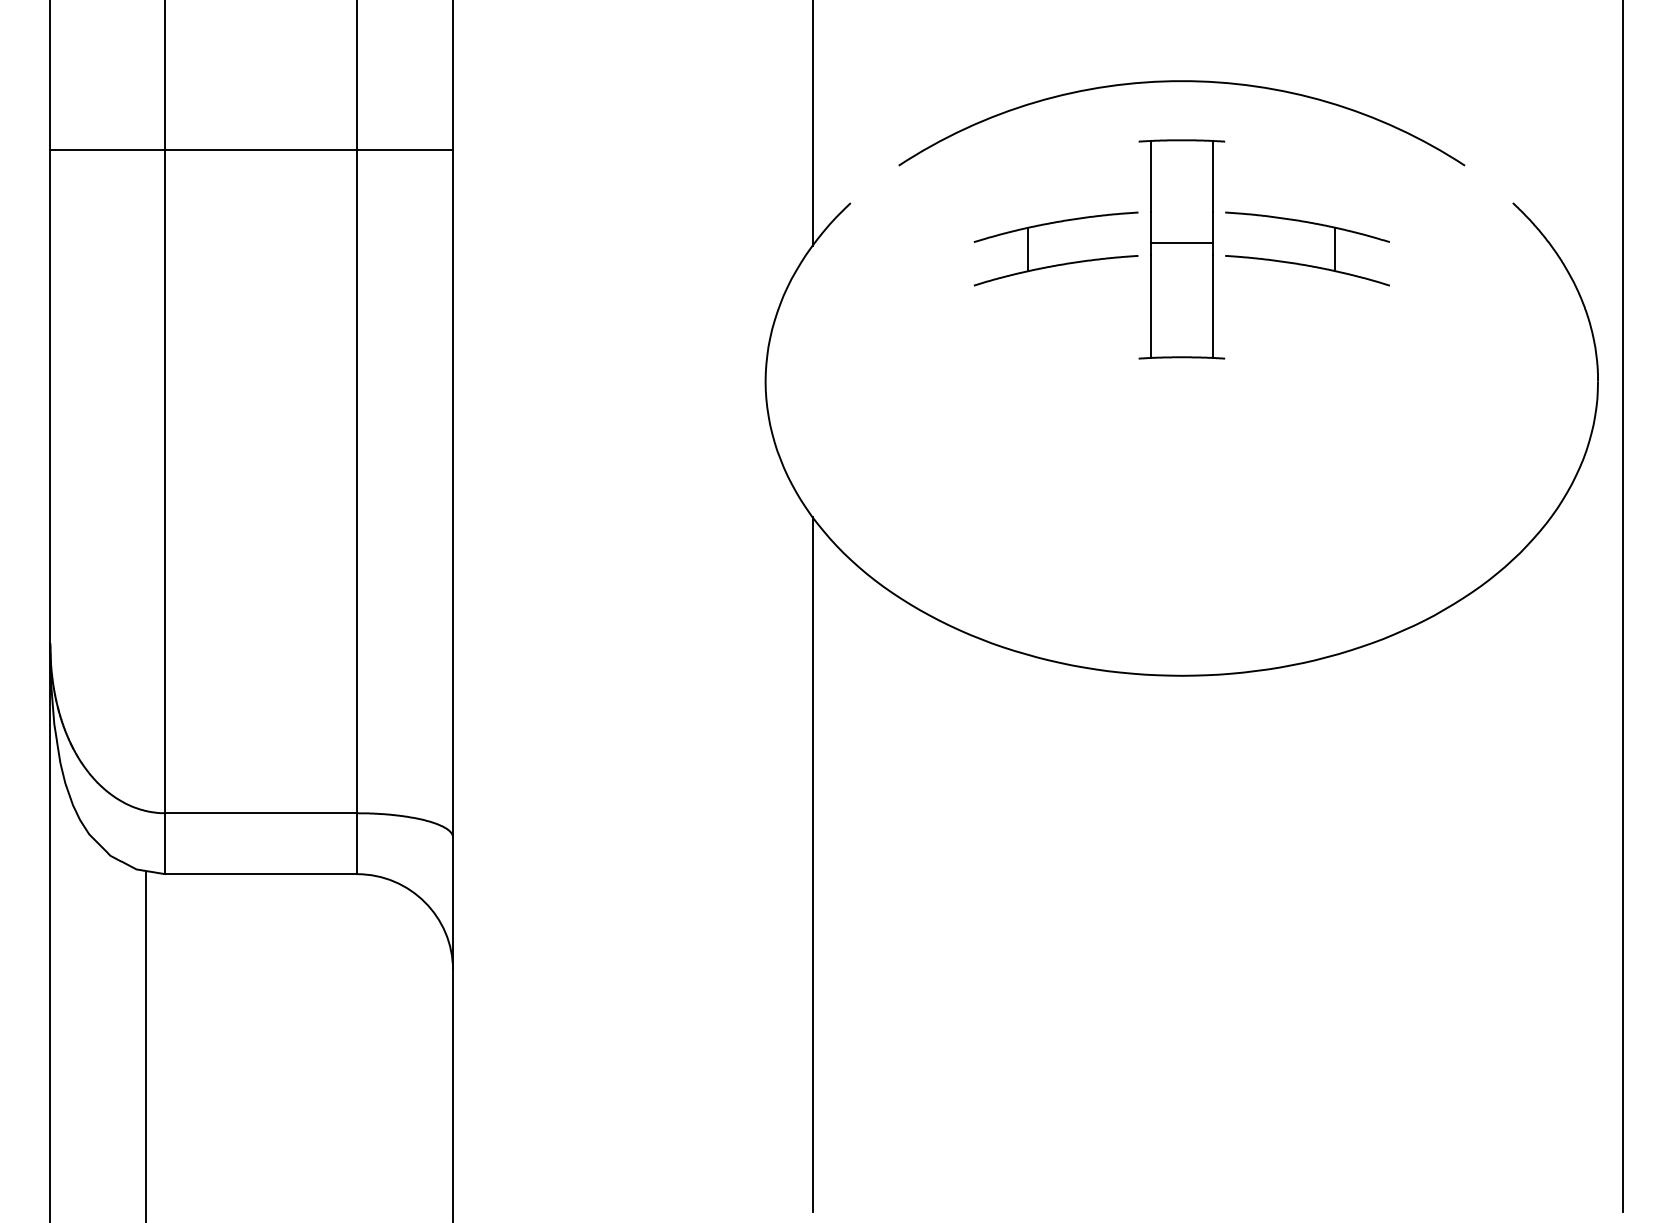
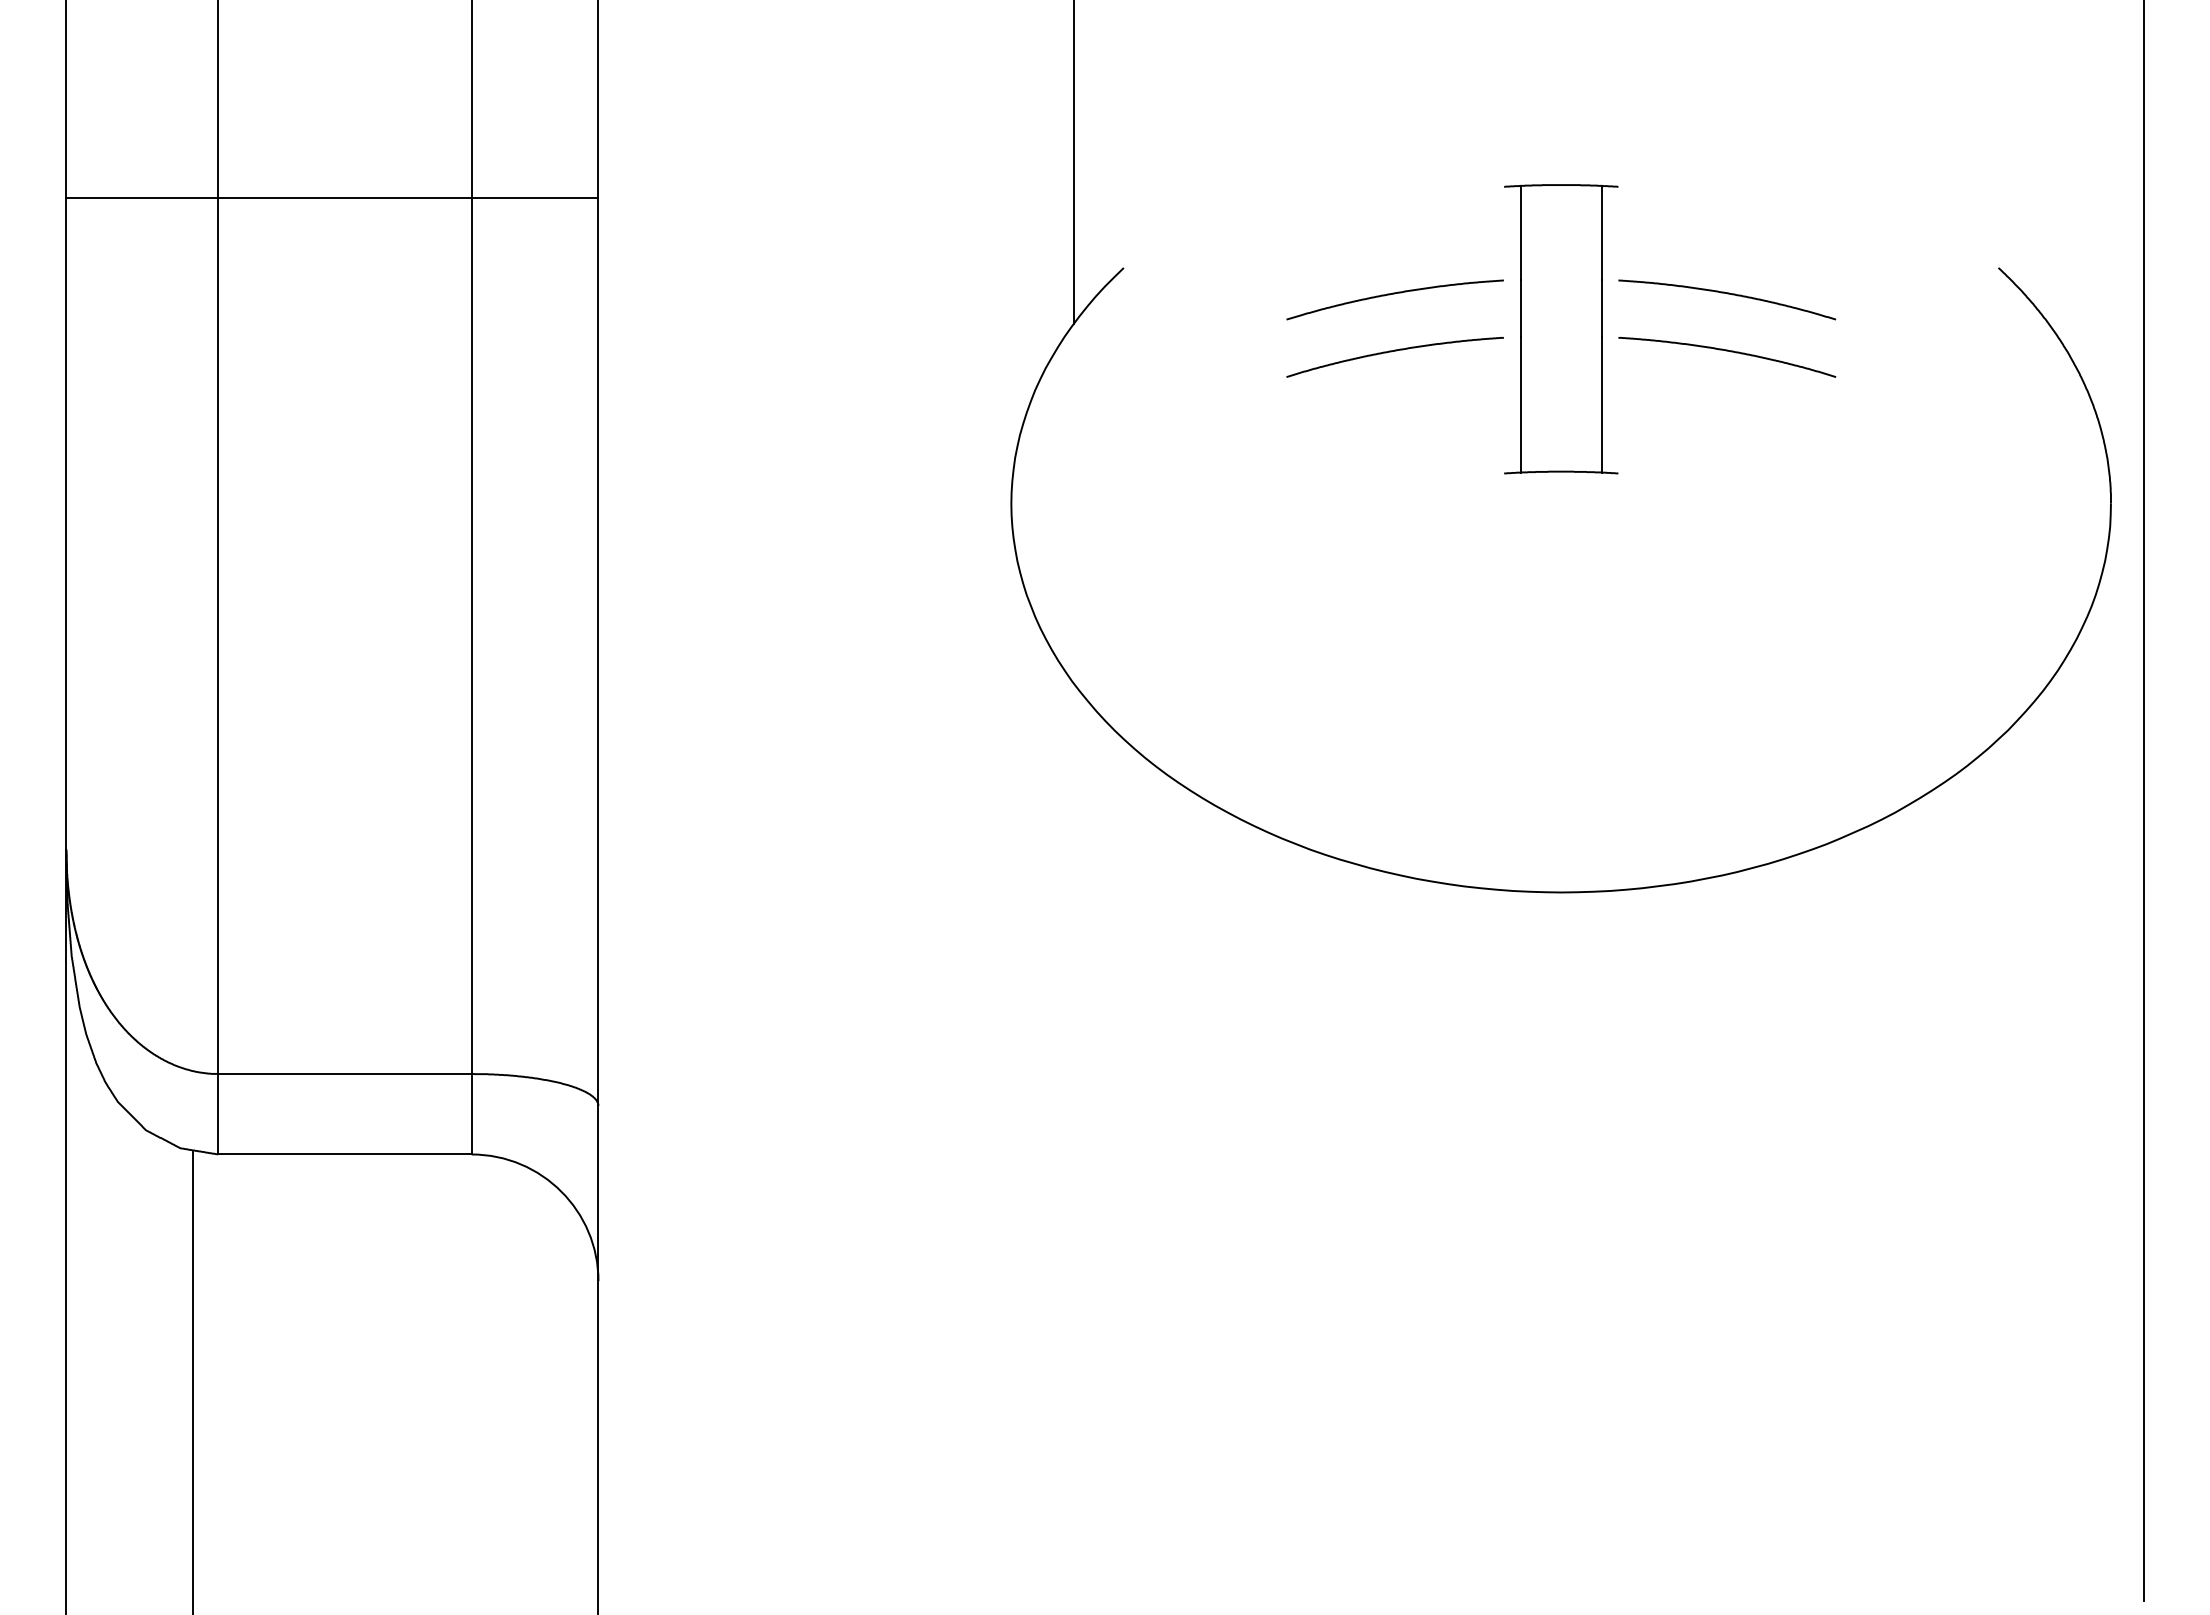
arc: (1182, 81) -> (1561, 107), removed
line: (1181, 242) -> (1560, 320), removed
line: (1028, 248) -> (1358, 328), removed
line: (1334, 248) -> (1763, 328), removed
line: (812, 865) -> (1073, 1142), removed

